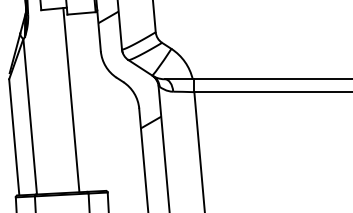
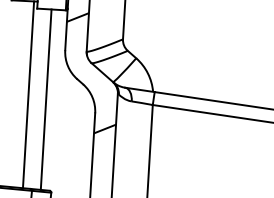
line: (89, 102) -> (46, 99), added

